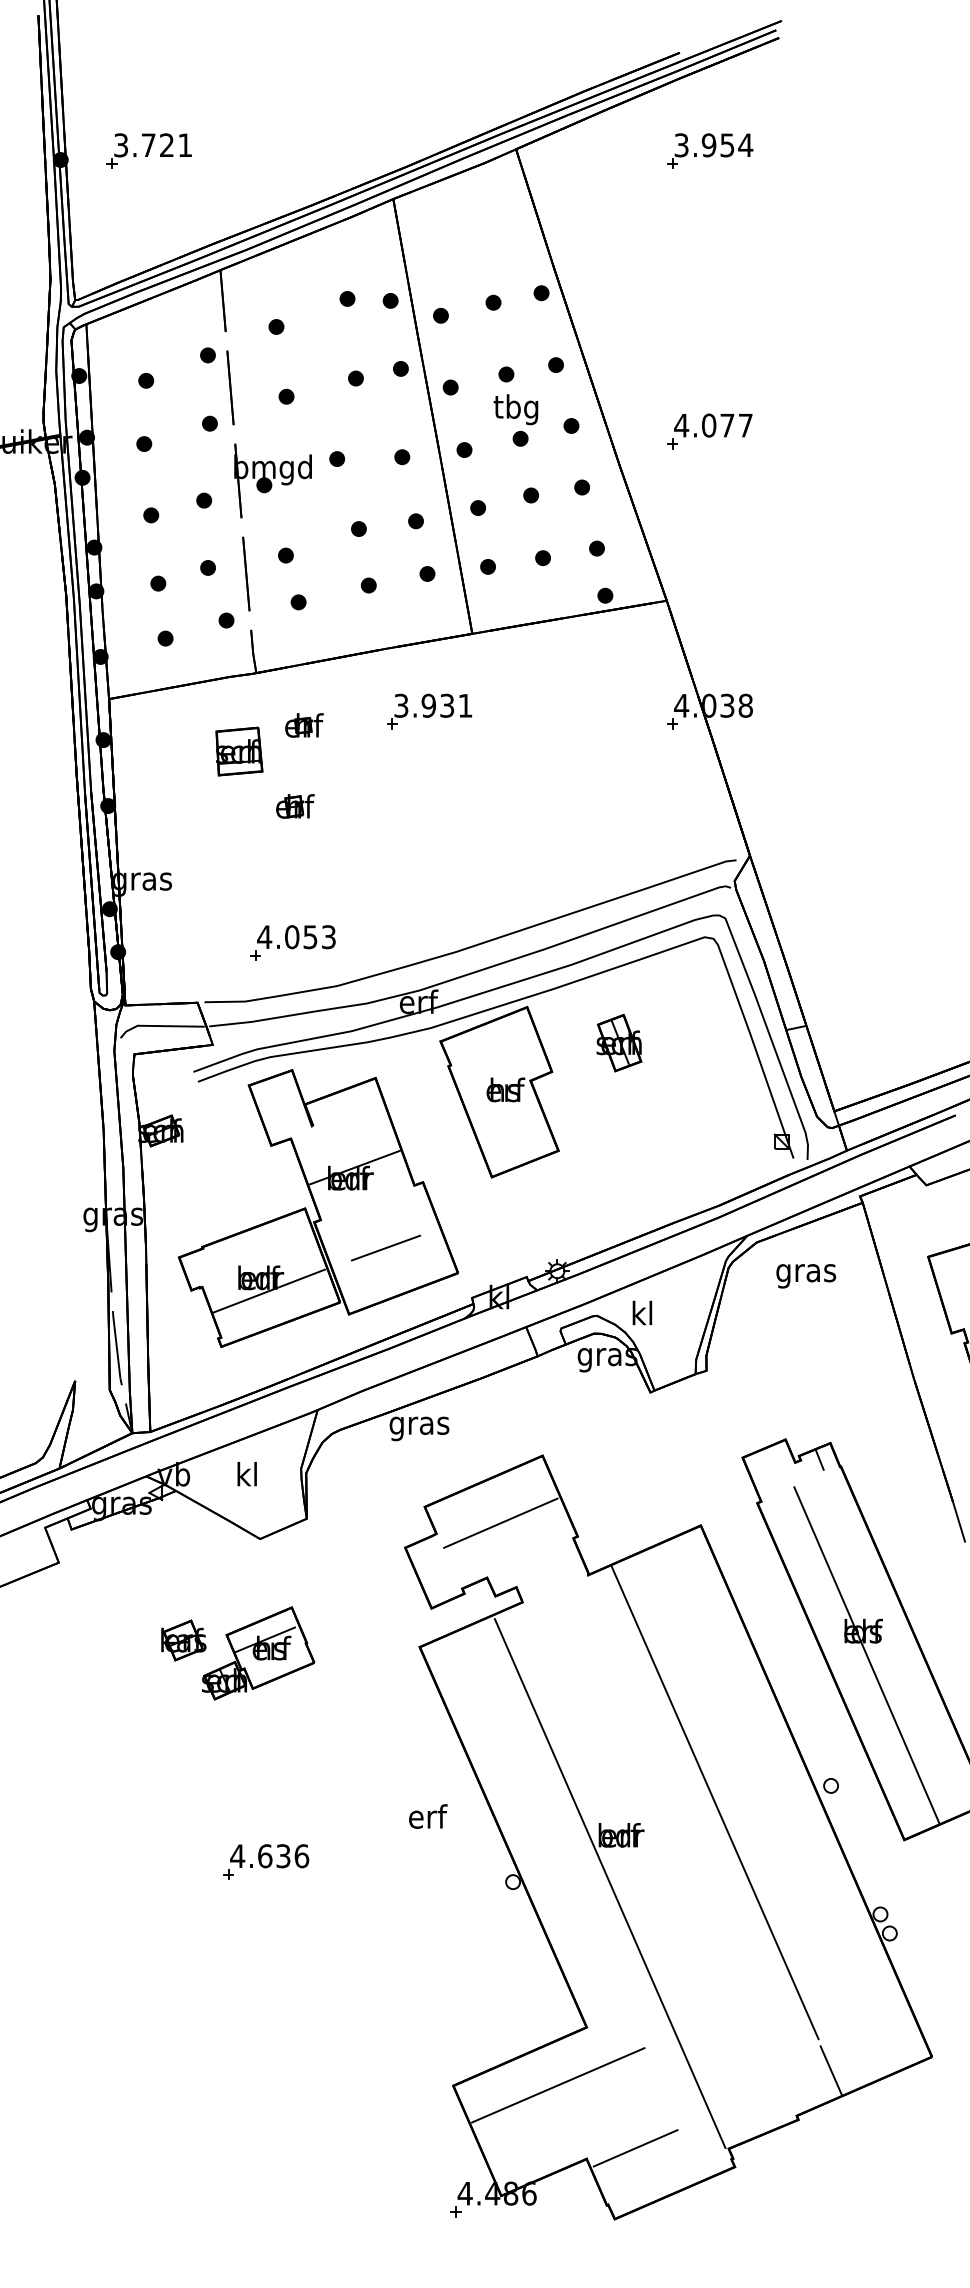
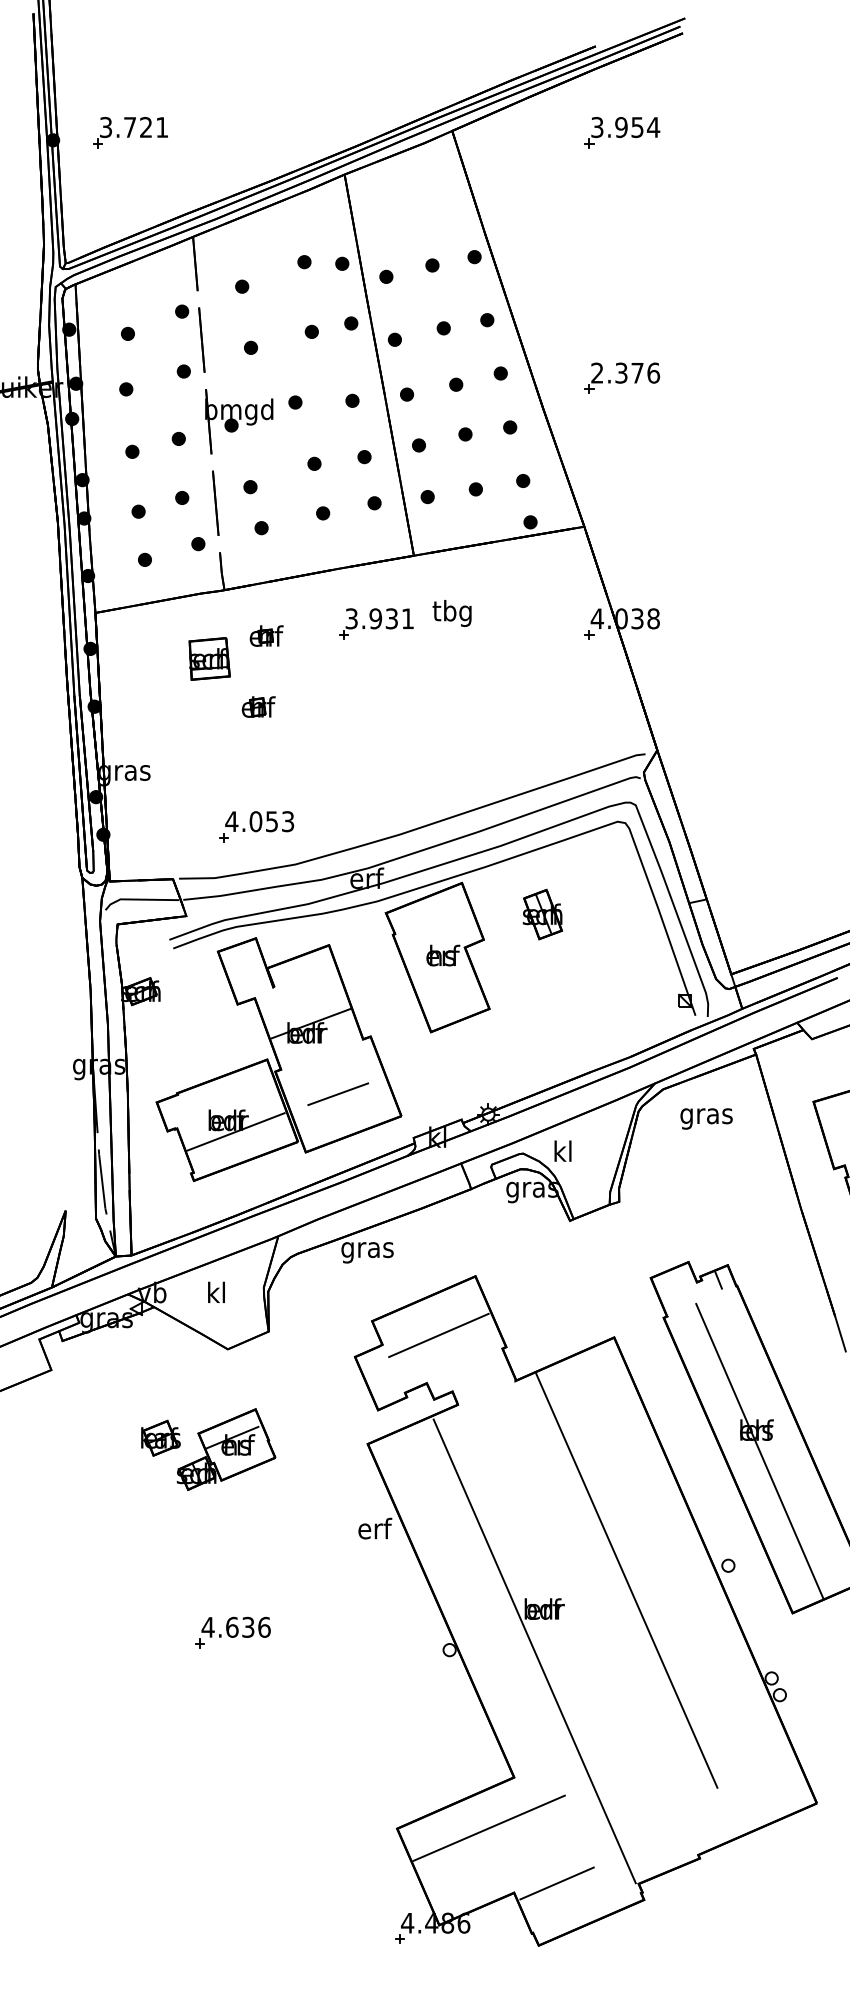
text: (515, 409) -> (451, 613), moved
text: (713, 425) -> (625, 373), 4.077 -> 2.376
text: (428, 1816) -> (375, 1528), moved
line: (831, 2070) -> (728, 1815), removed

